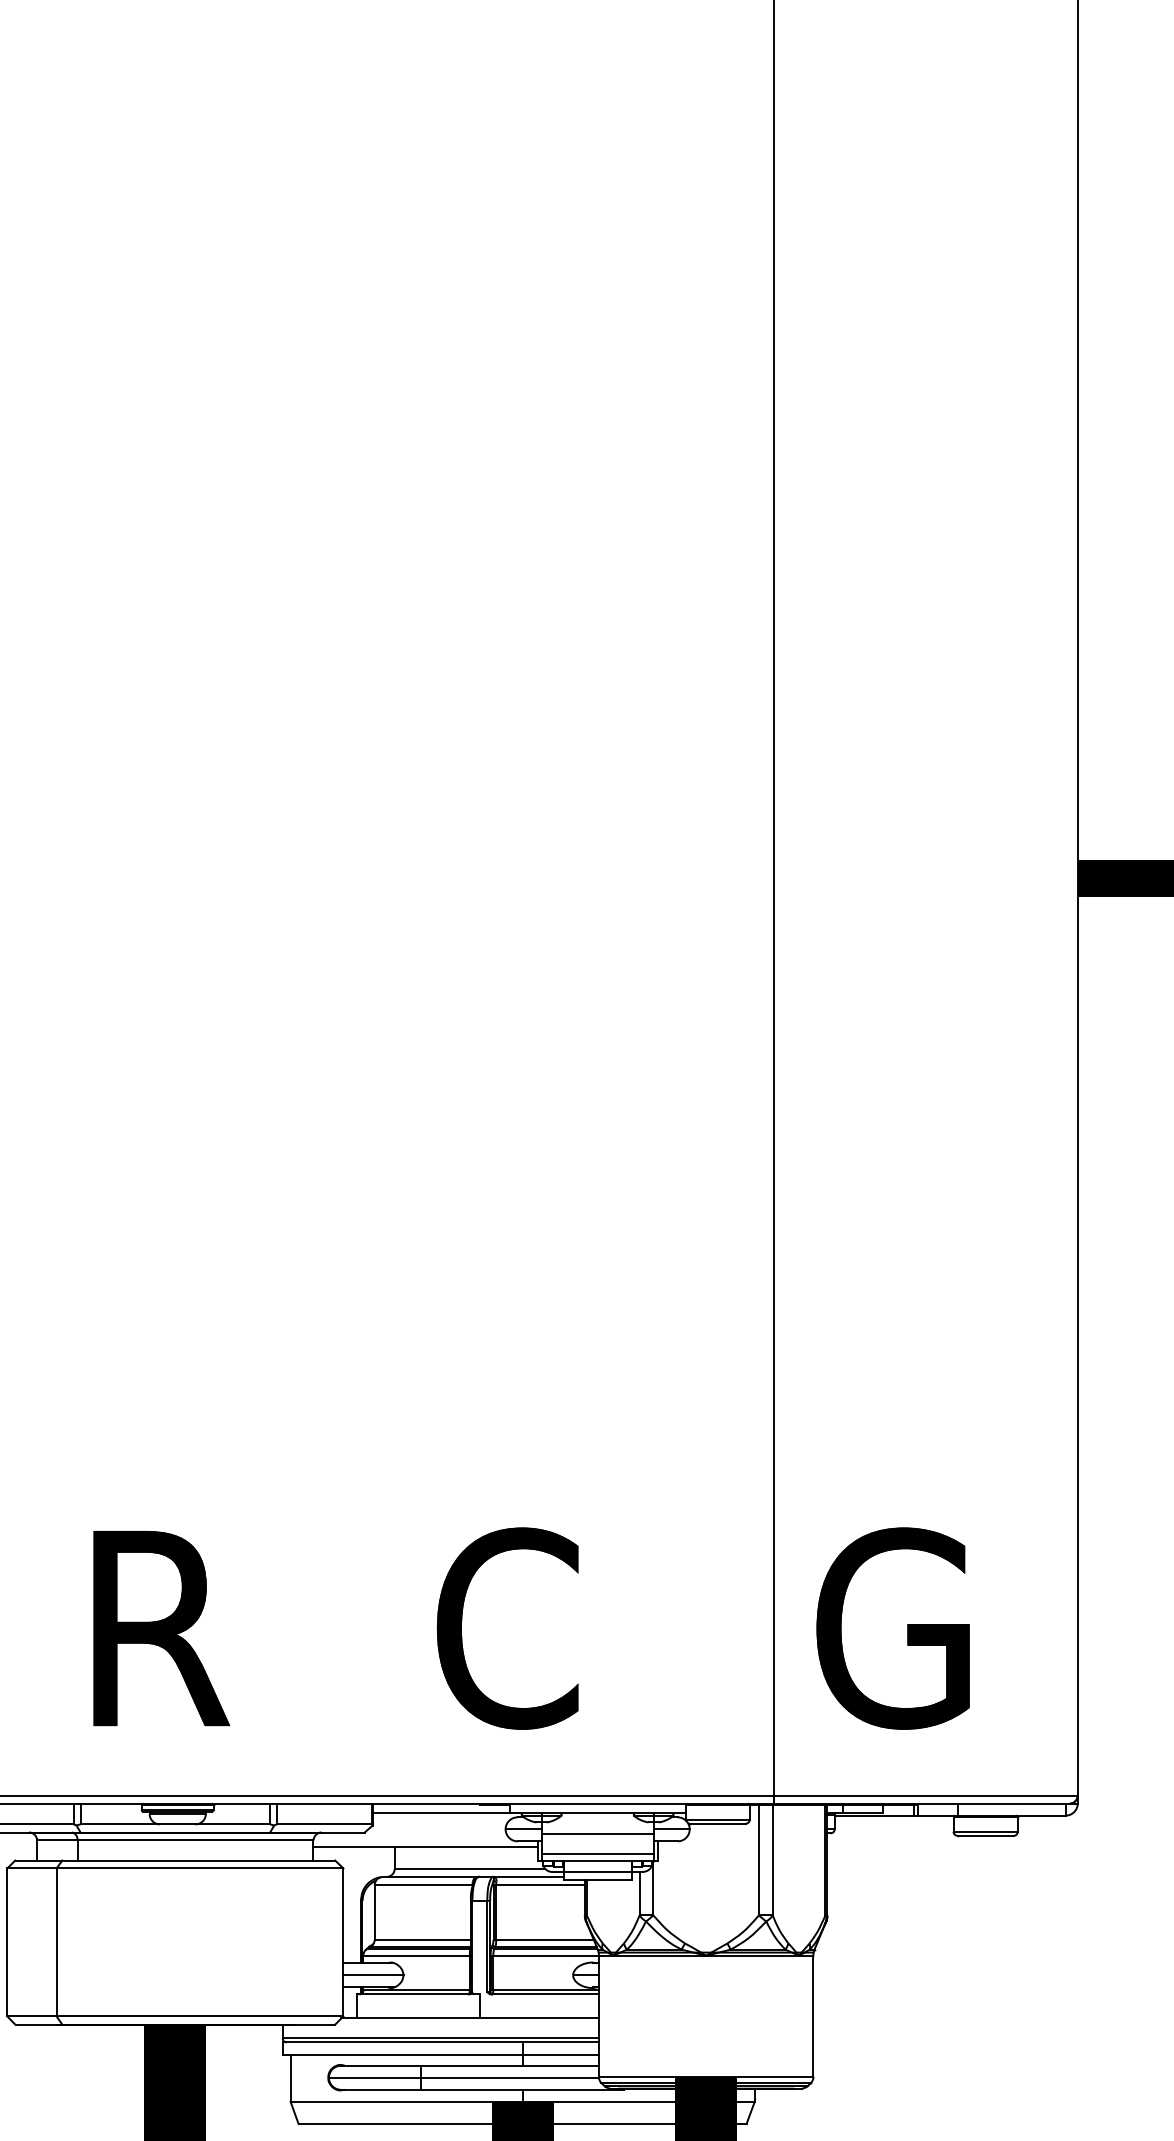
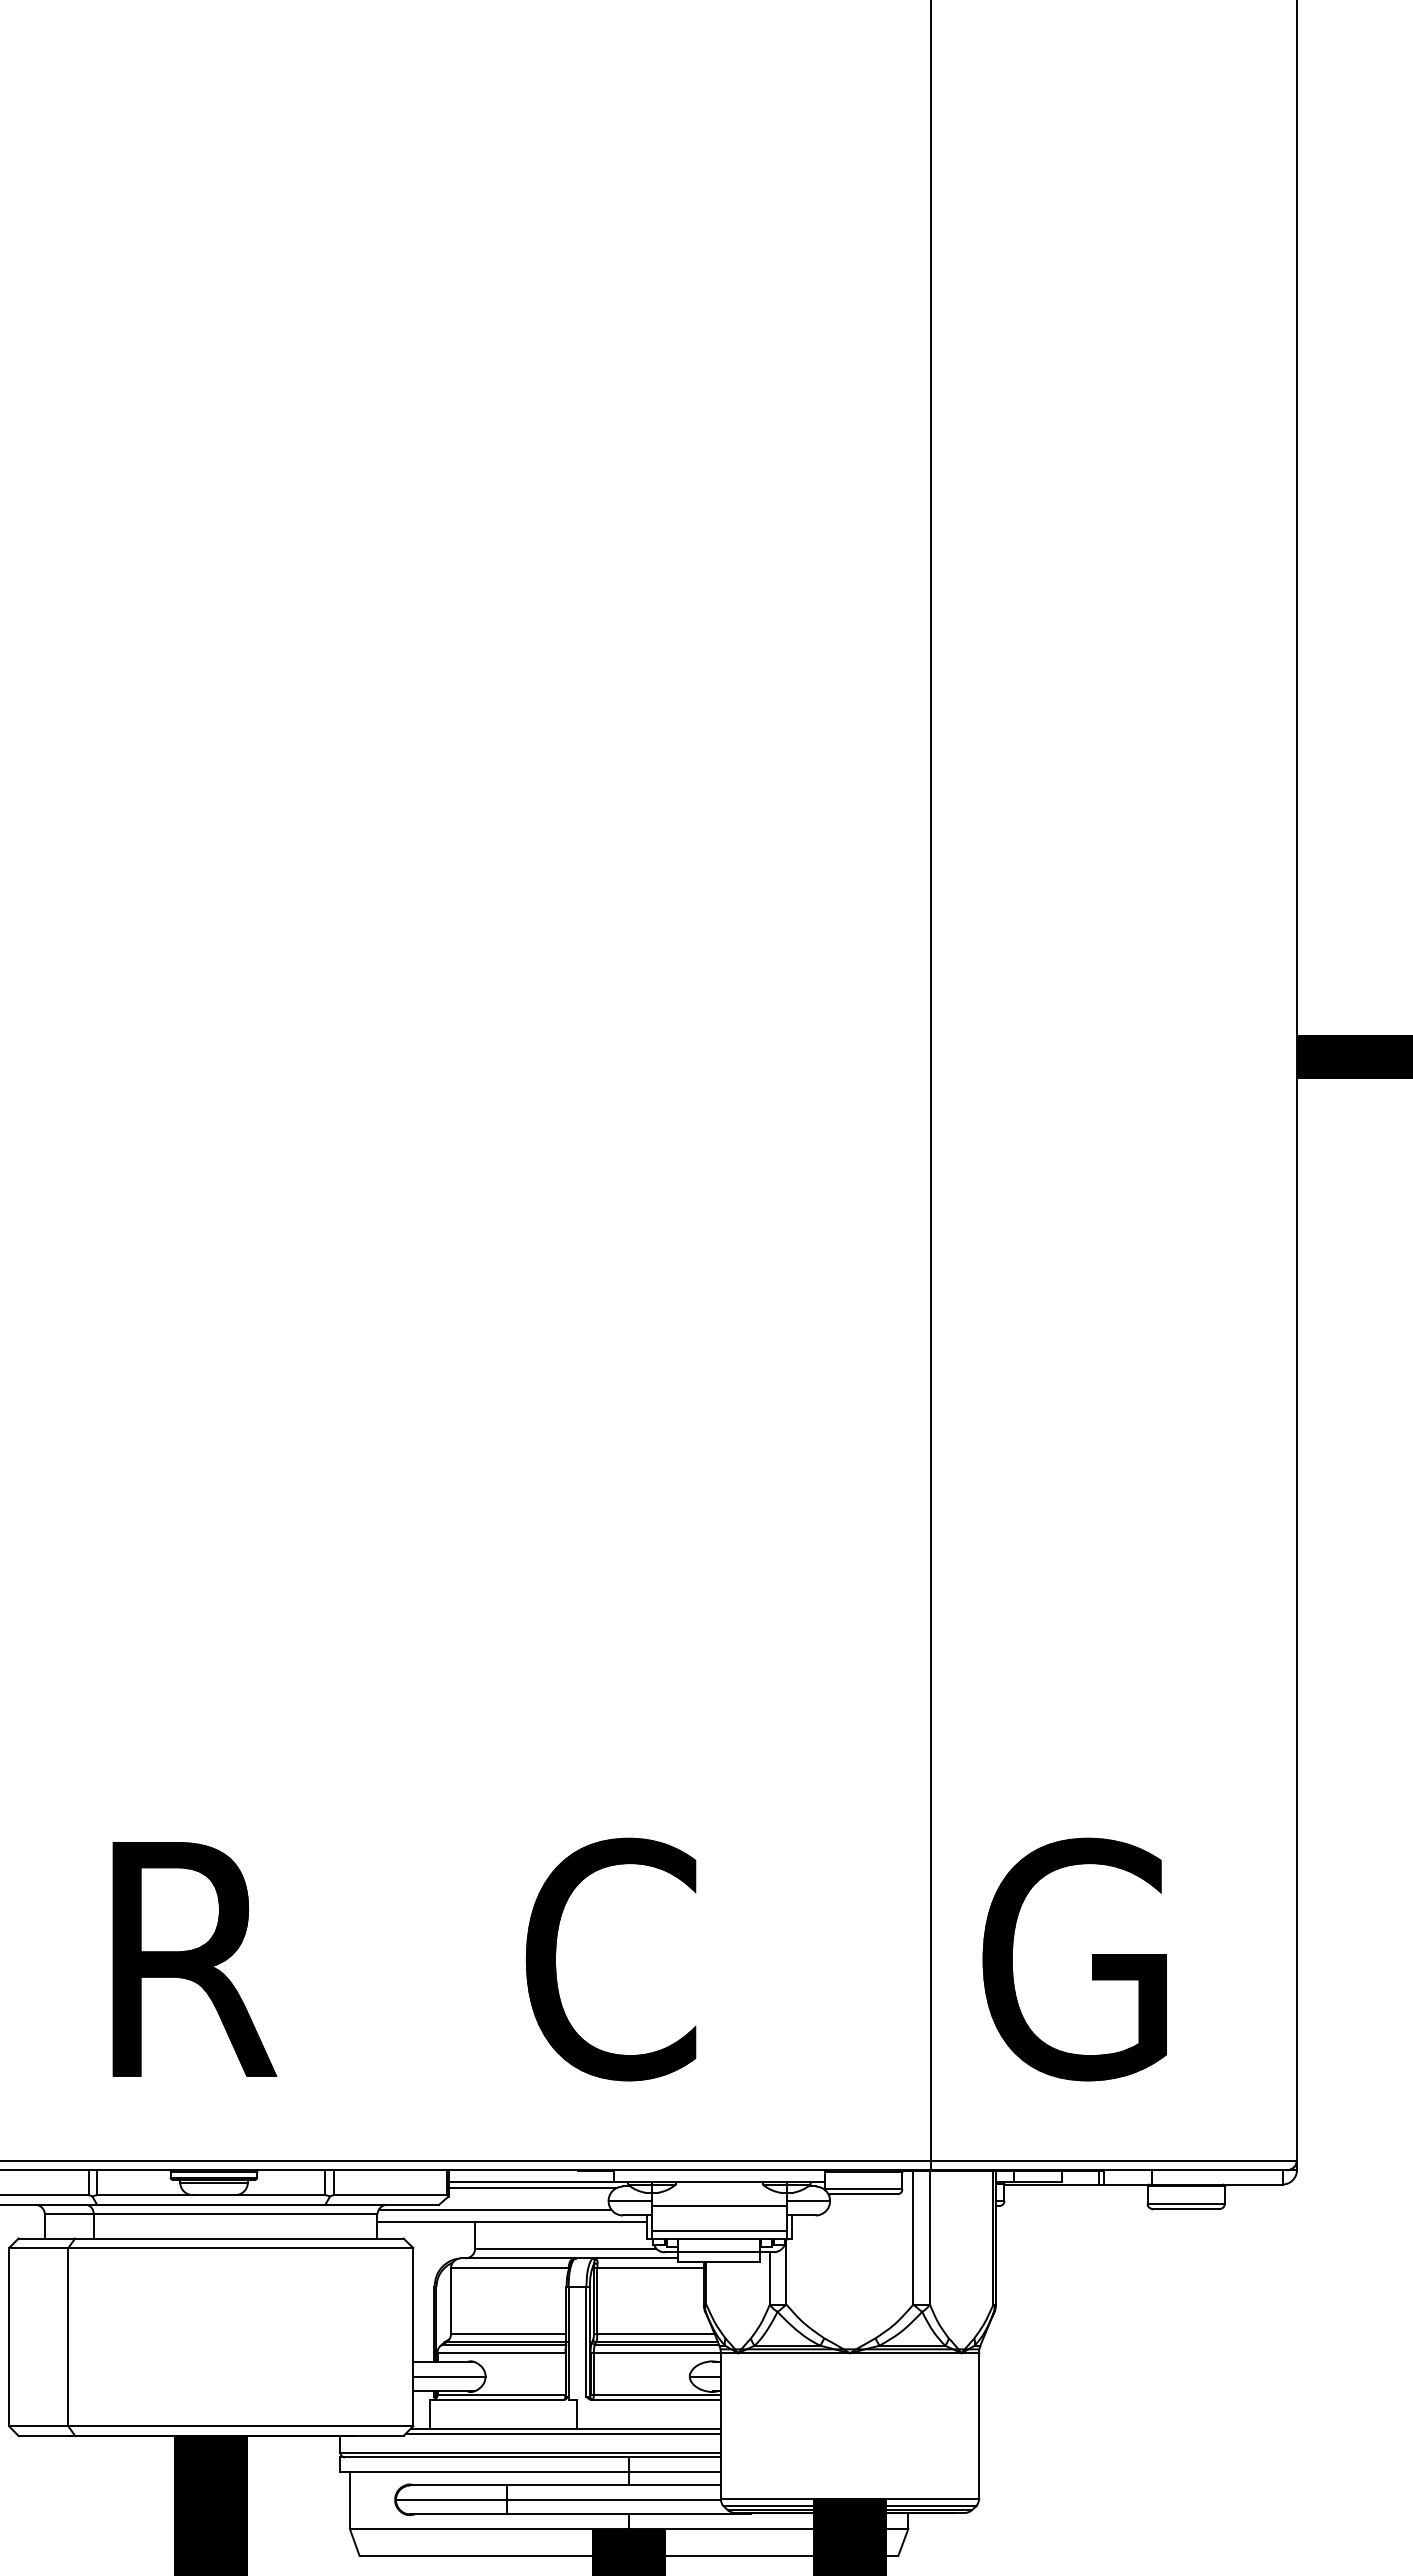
line: (442, 1818) -> (532, 2187), added
line: (410, 1836) -> (494, 2209), added
line: (468, 2022) -> (563, 2433), added

